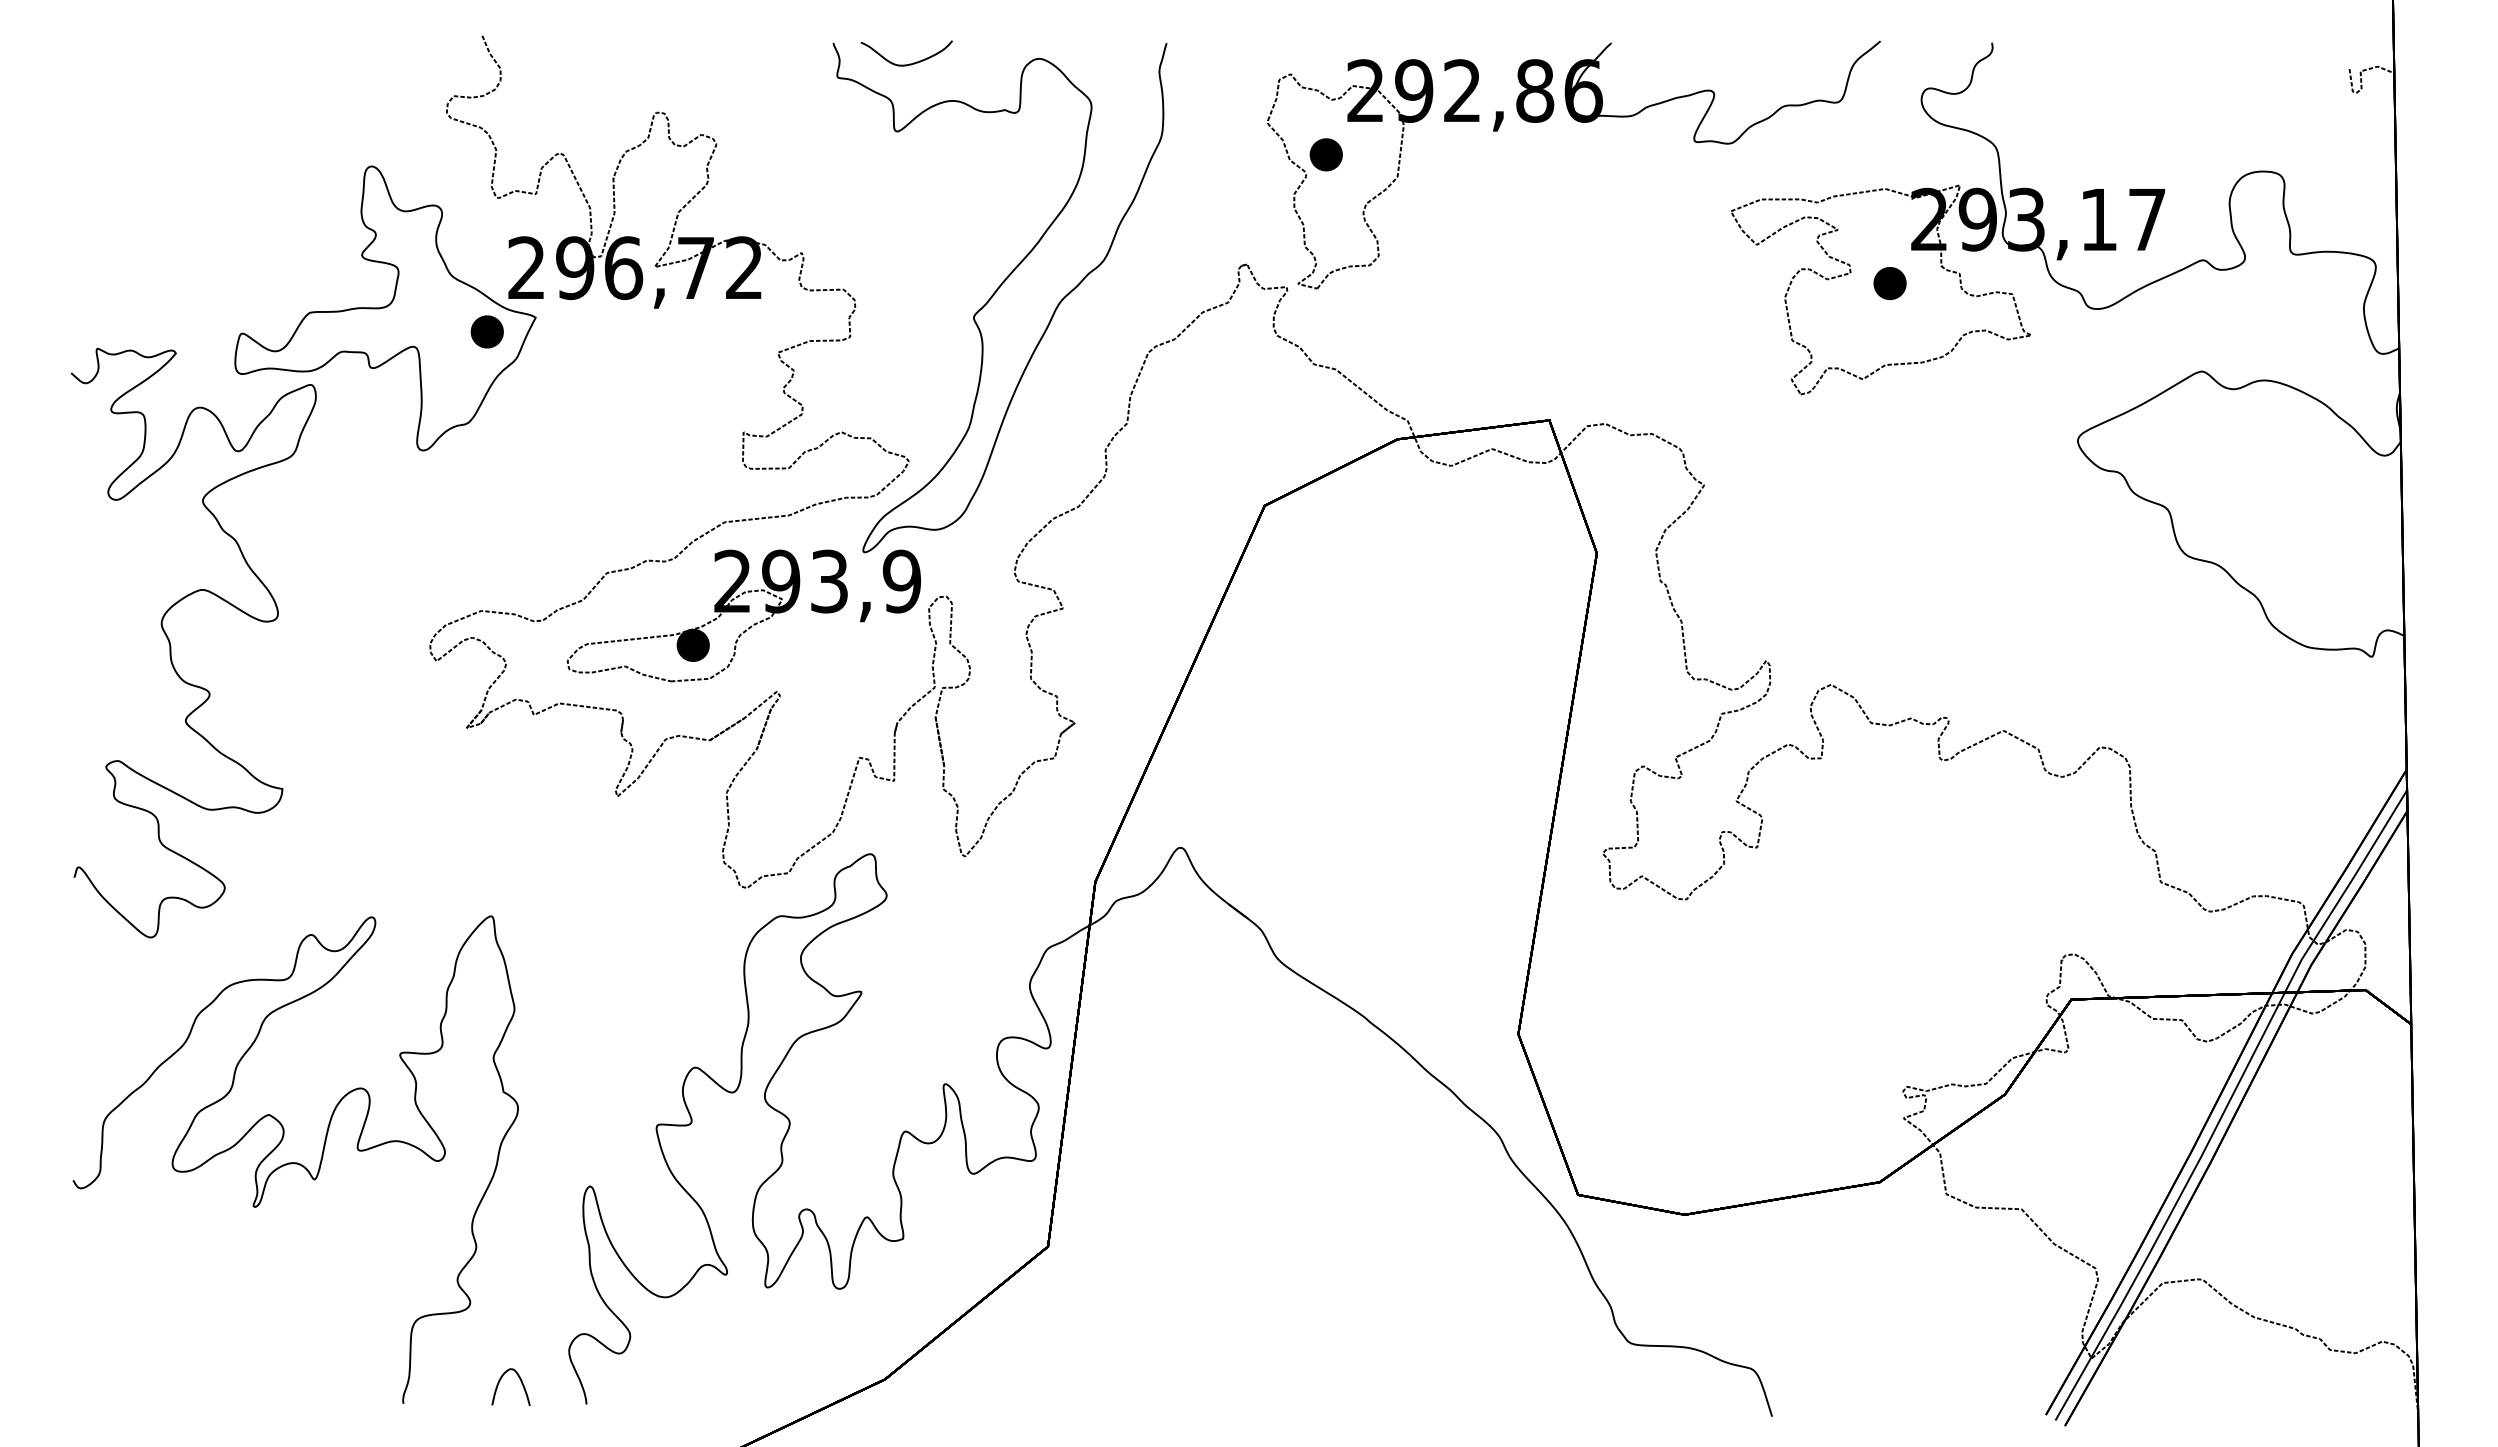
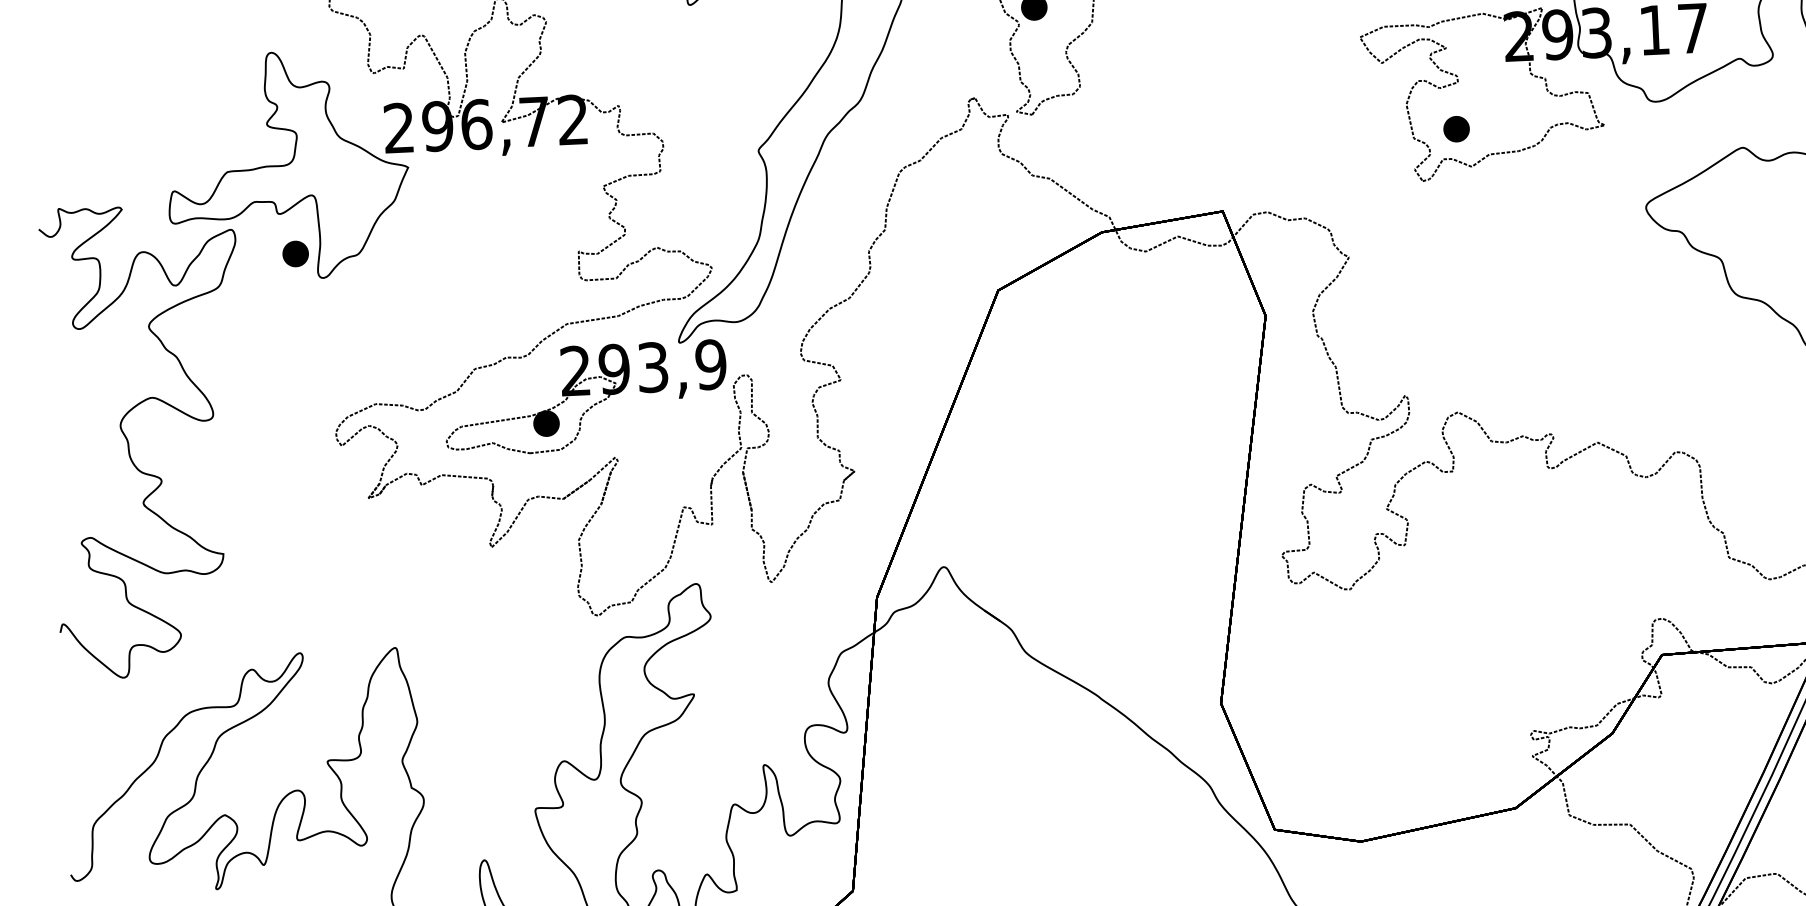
part: (1889, 283) -> (1456, 129), moved
part: (486, 331) -> (295, 253), moved

